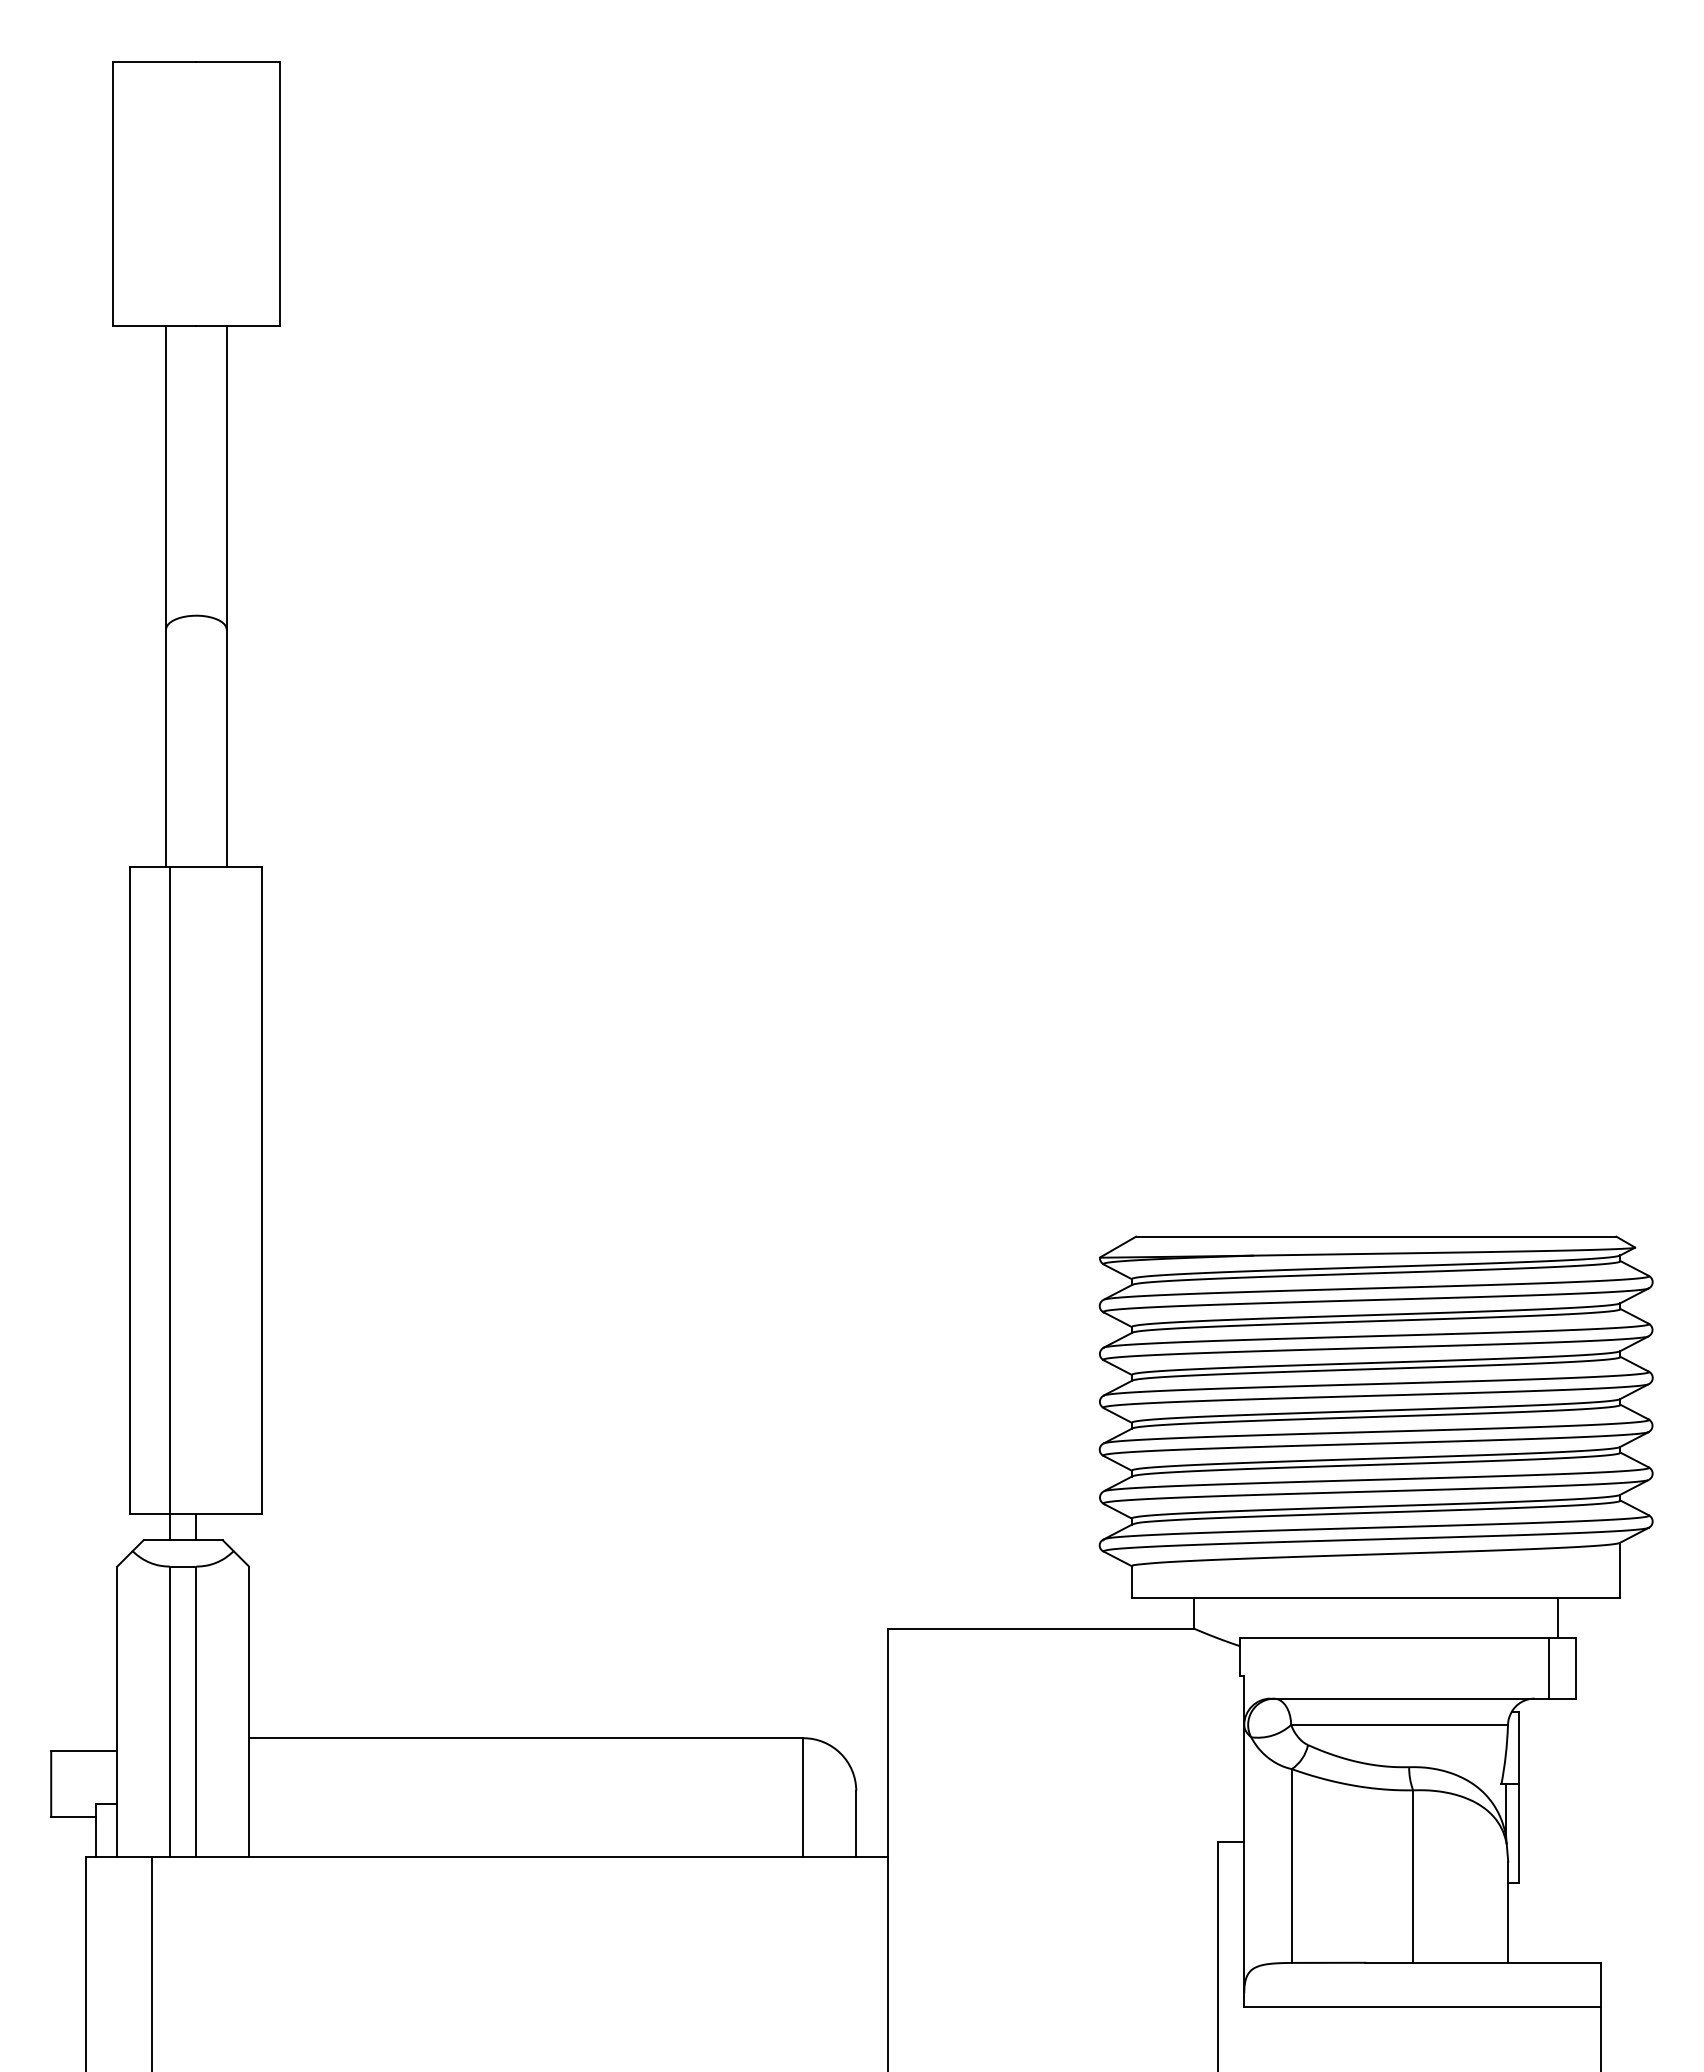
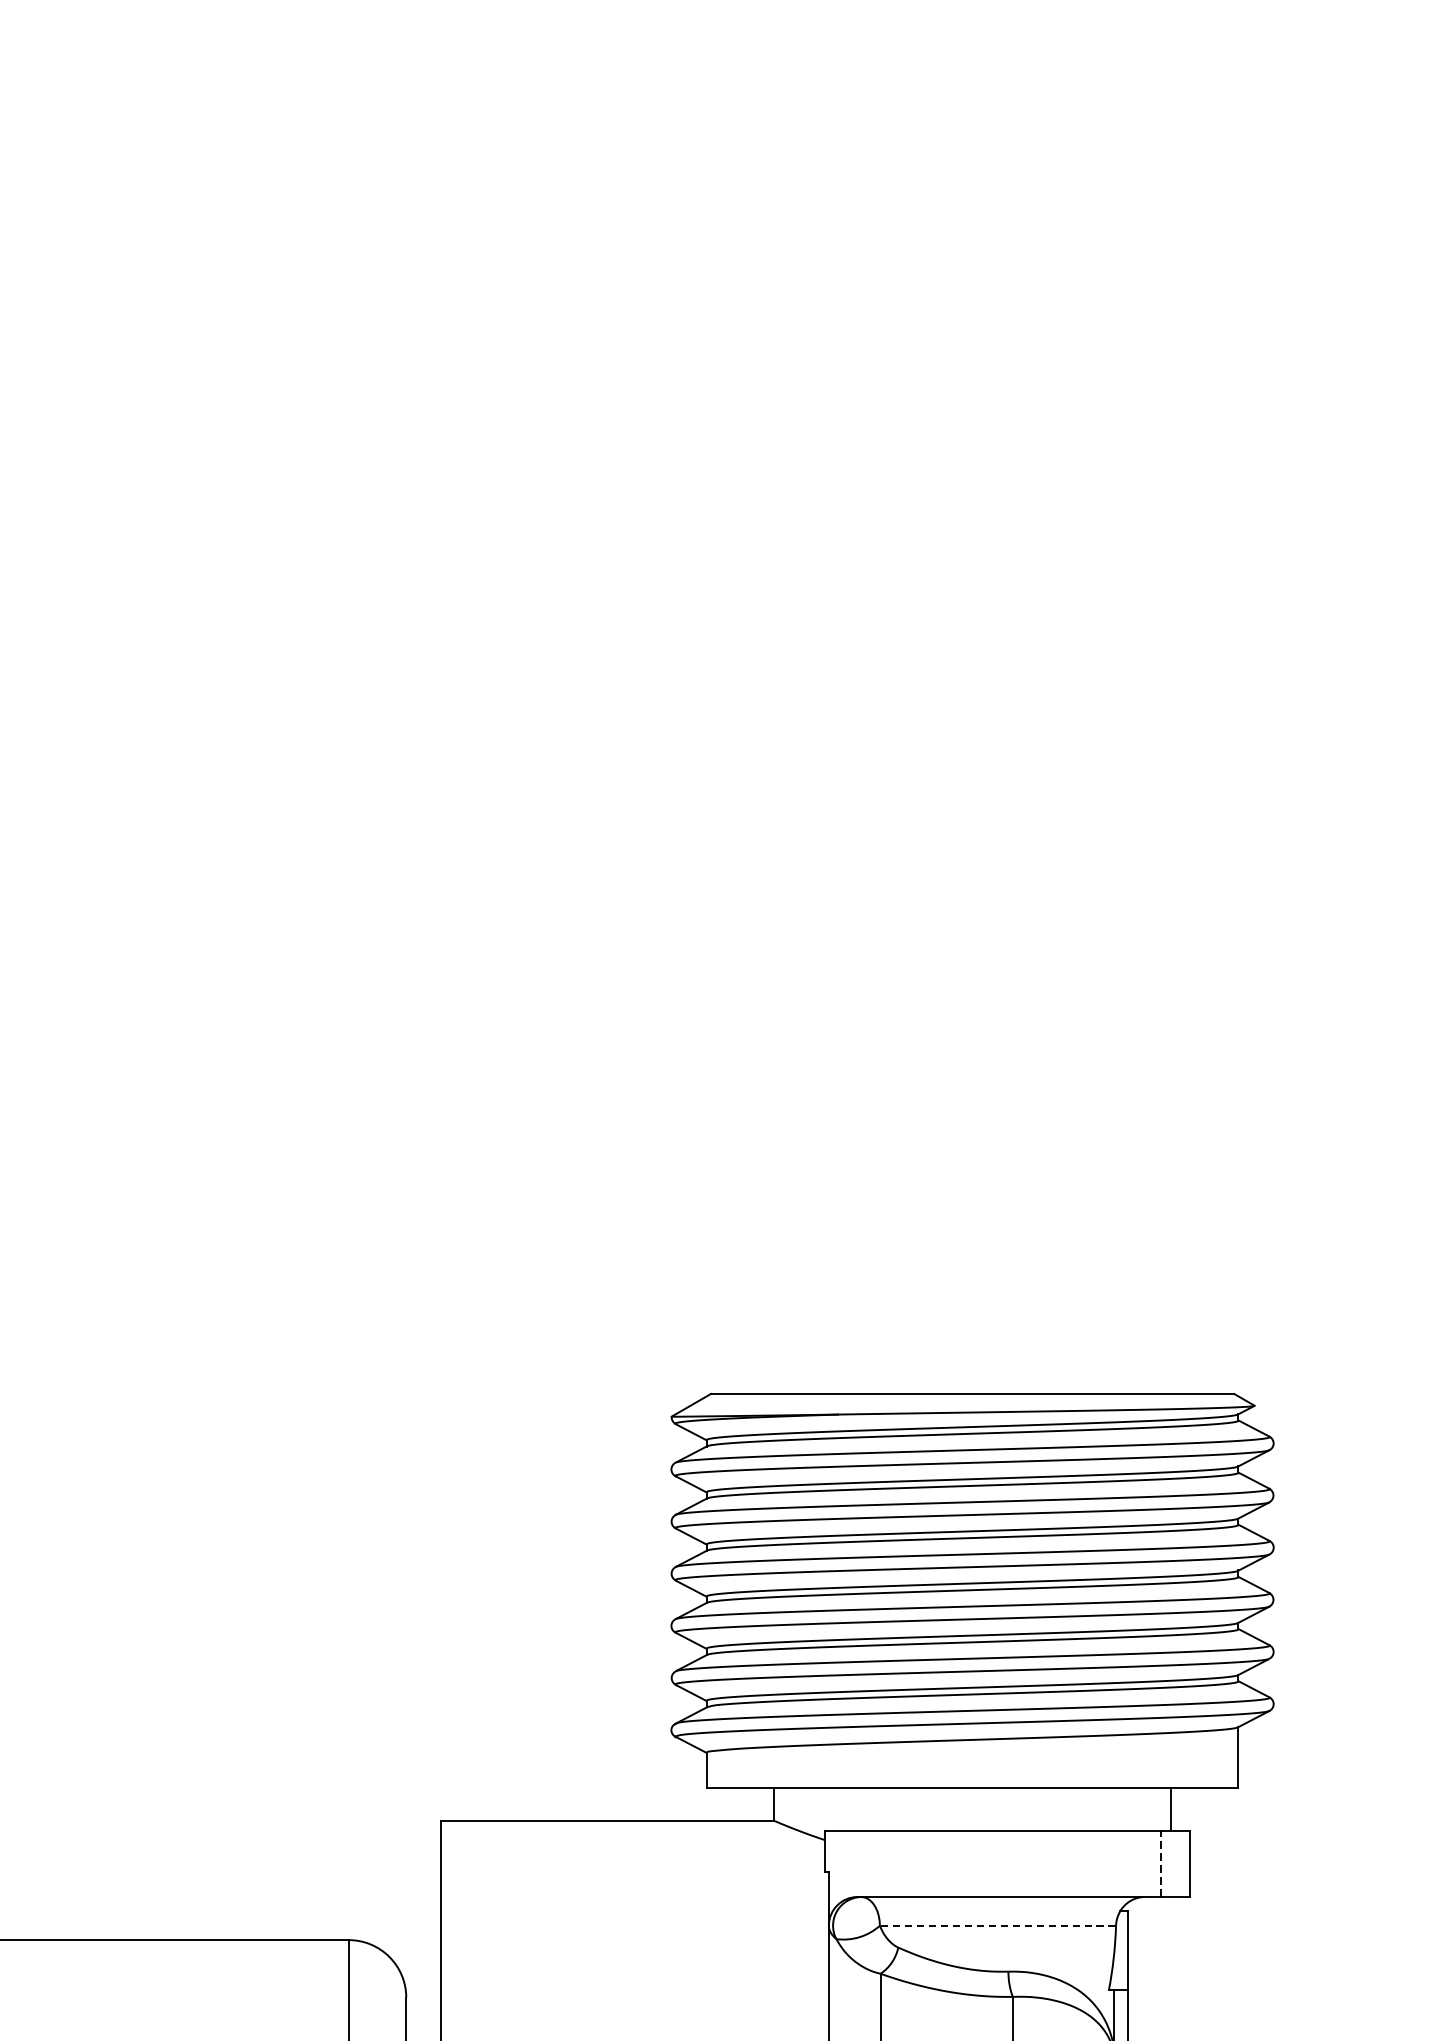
line: (1549, 1667) -> (1161, 1863), solid -> dashed
line: (1399, 1725) -> (997, 1926), solid -> dashed

